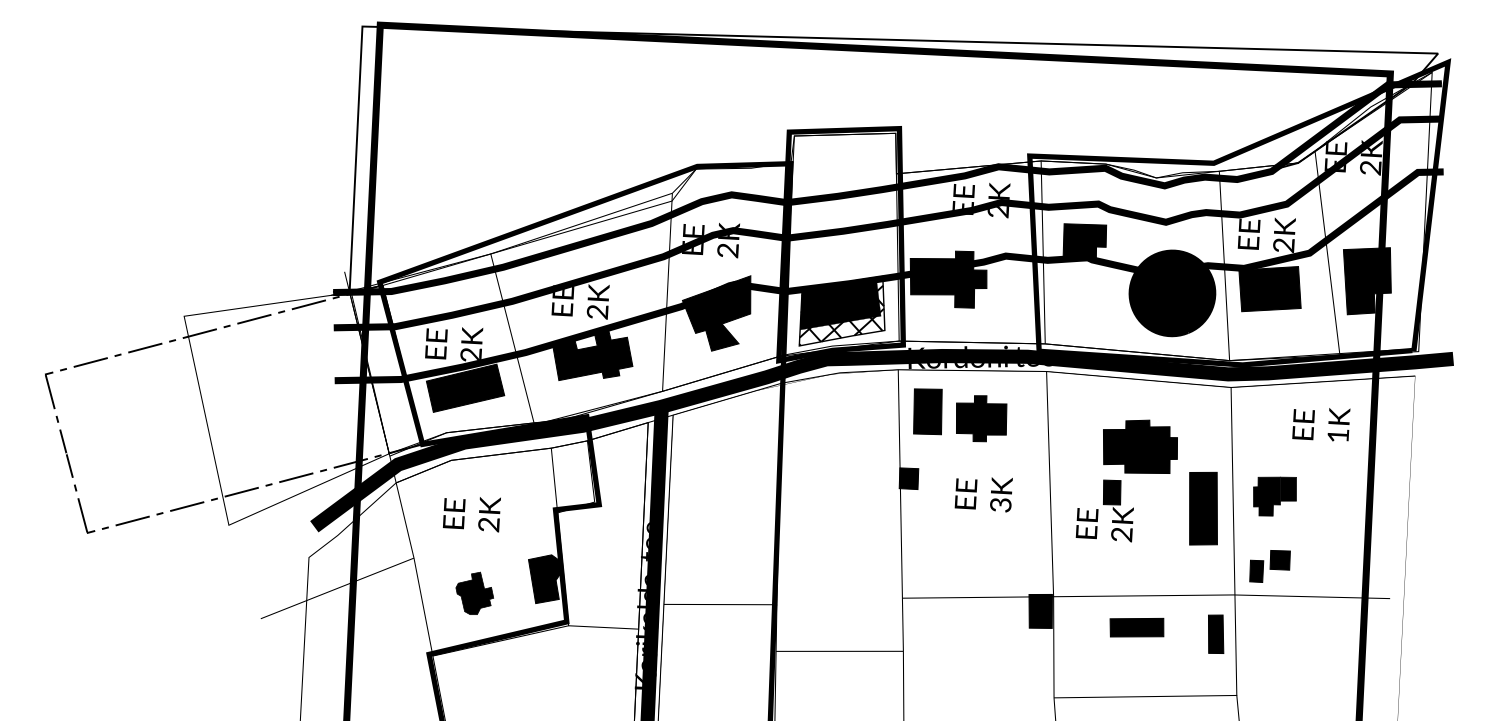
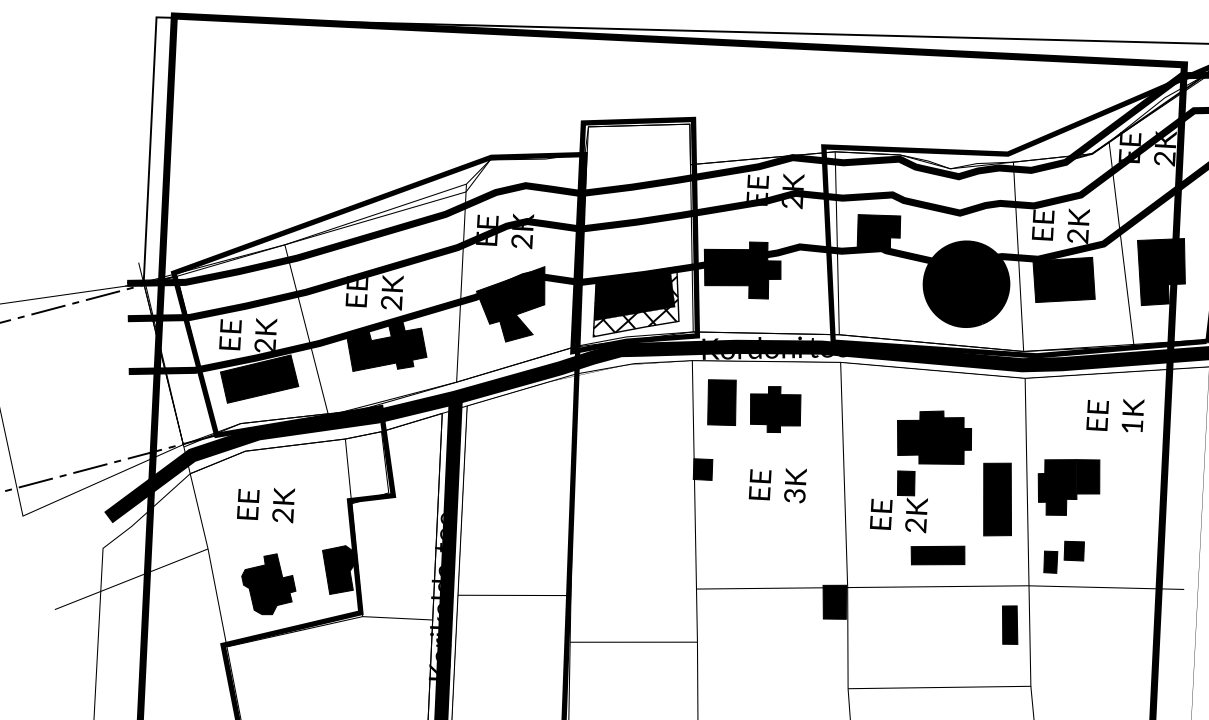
part: (1274, 496) -> (1068, 487), size x1.43
part: (474, 593) -> (268, 584), size x1.43
part: (1136, 627) -> (937, 555), moved

